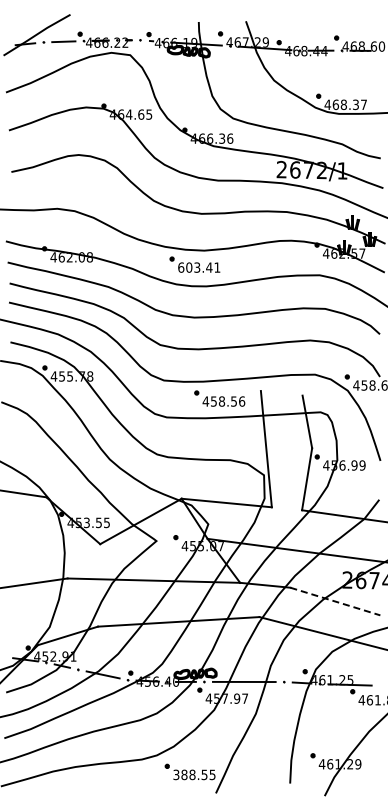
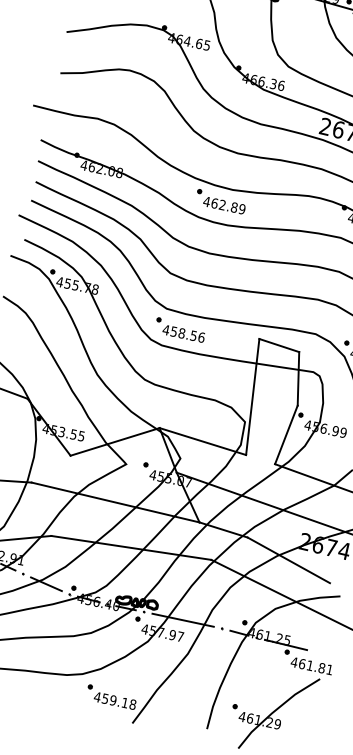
text: (198, 267) -> (223, 205), 603.41 -> 462.89
line: (281, 393) -> (279, 345), added
part: (219, 398) -> (180, 329), moved
line: (335, 601) -> (288, 560), dashed -> solid
text: (194, 774) -> (115, 700), 388.55 -> 459.18

